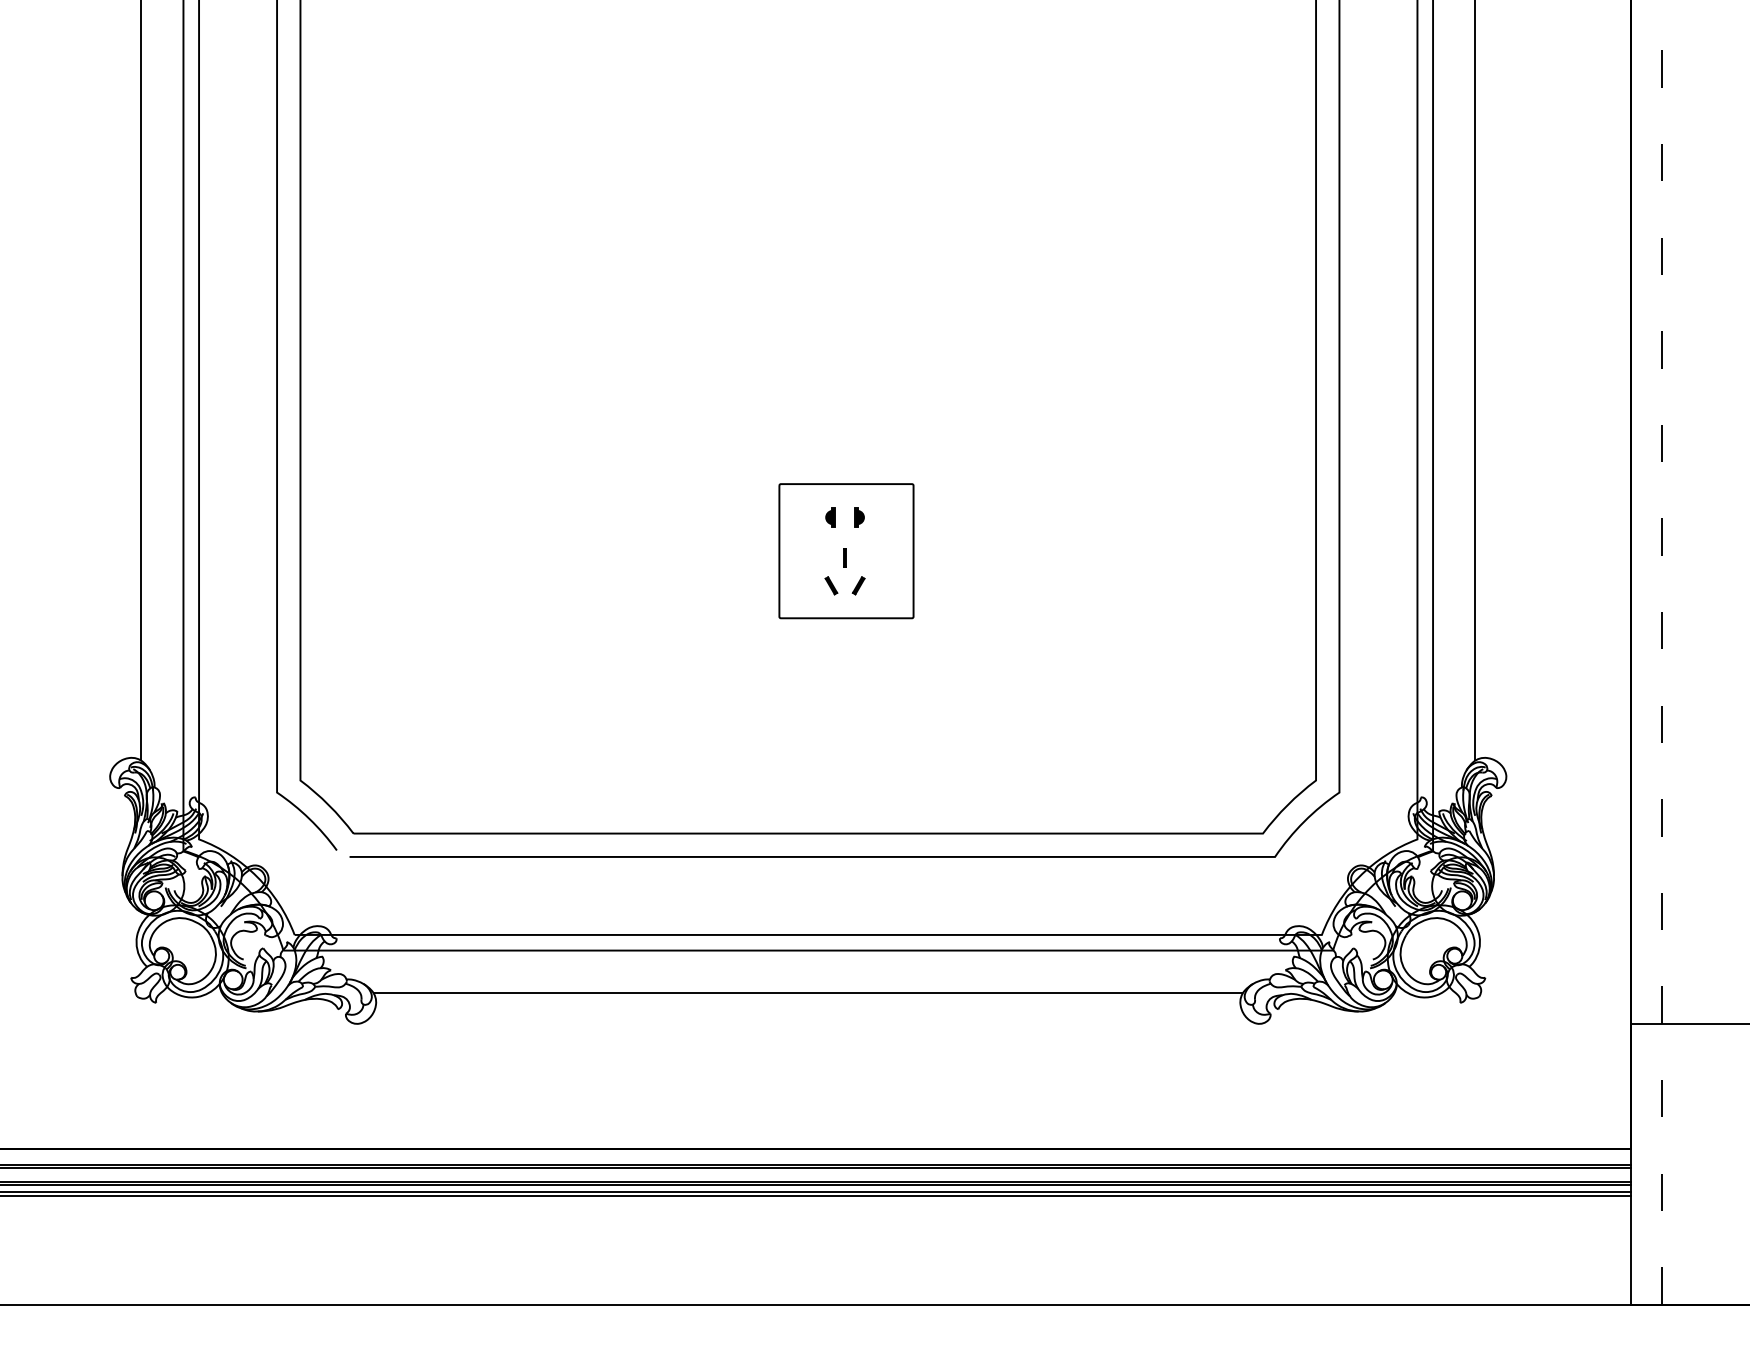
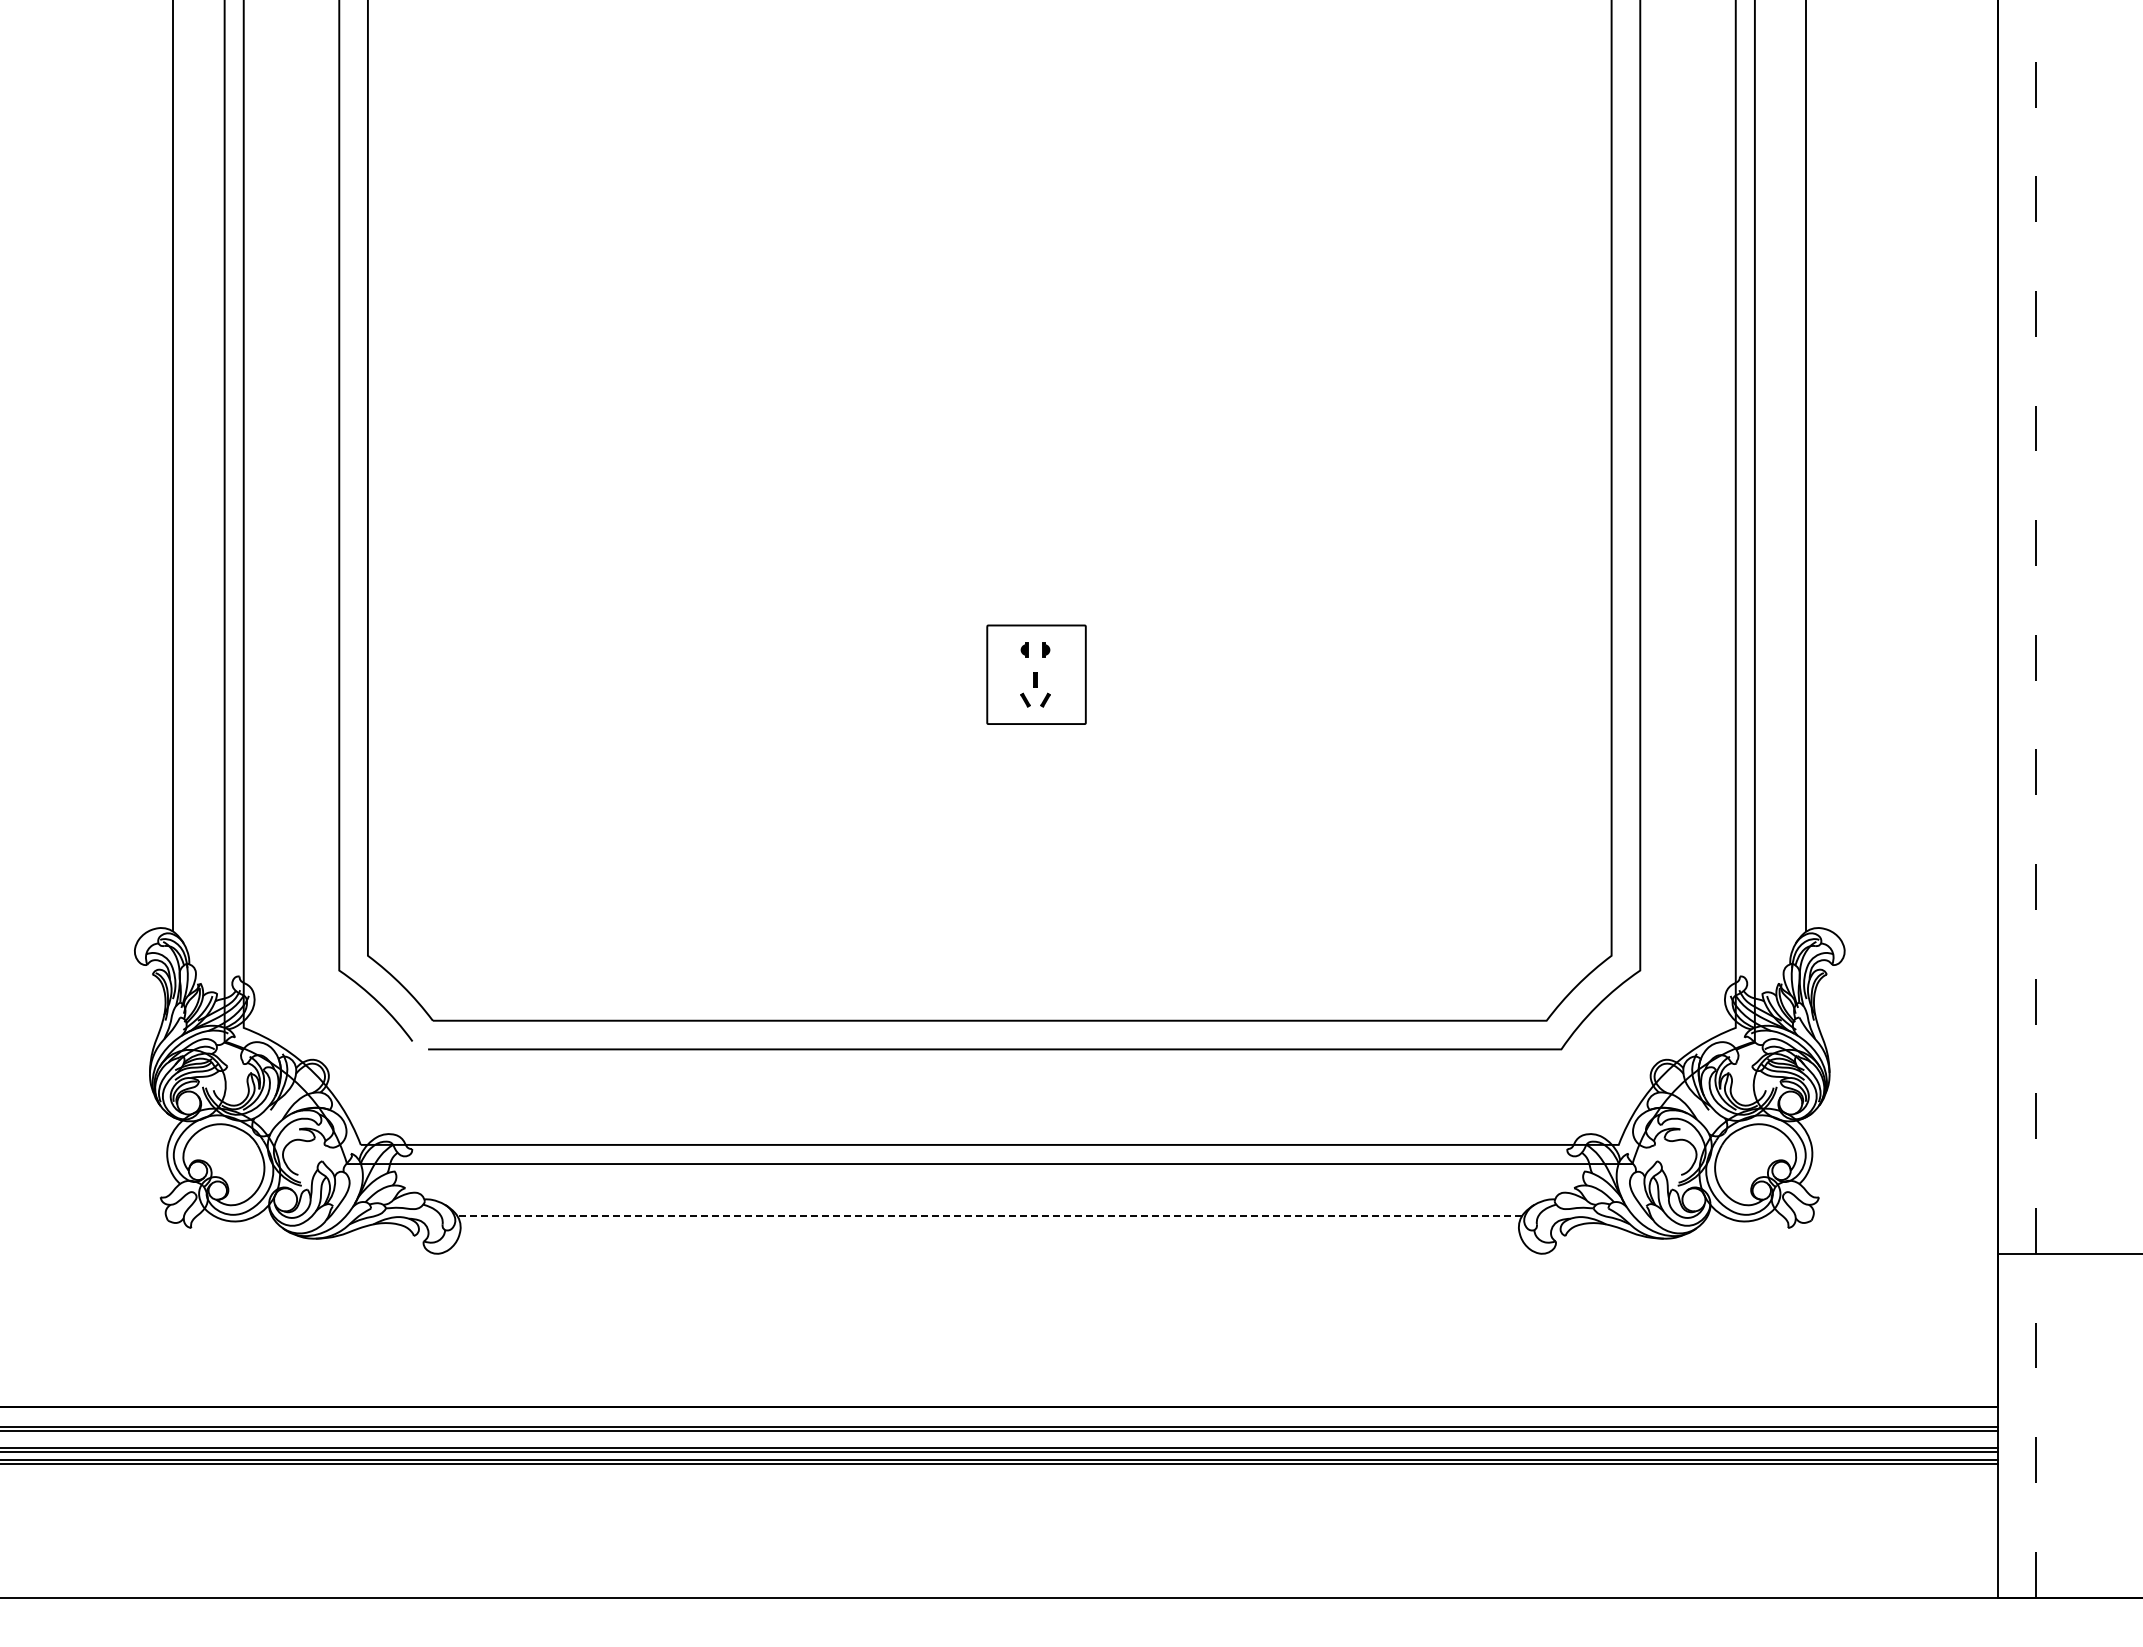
part: (846, 550) -> (1036, 674), size x0.6
line: (808, 992) -> (989, 1215), solid -> dashed

